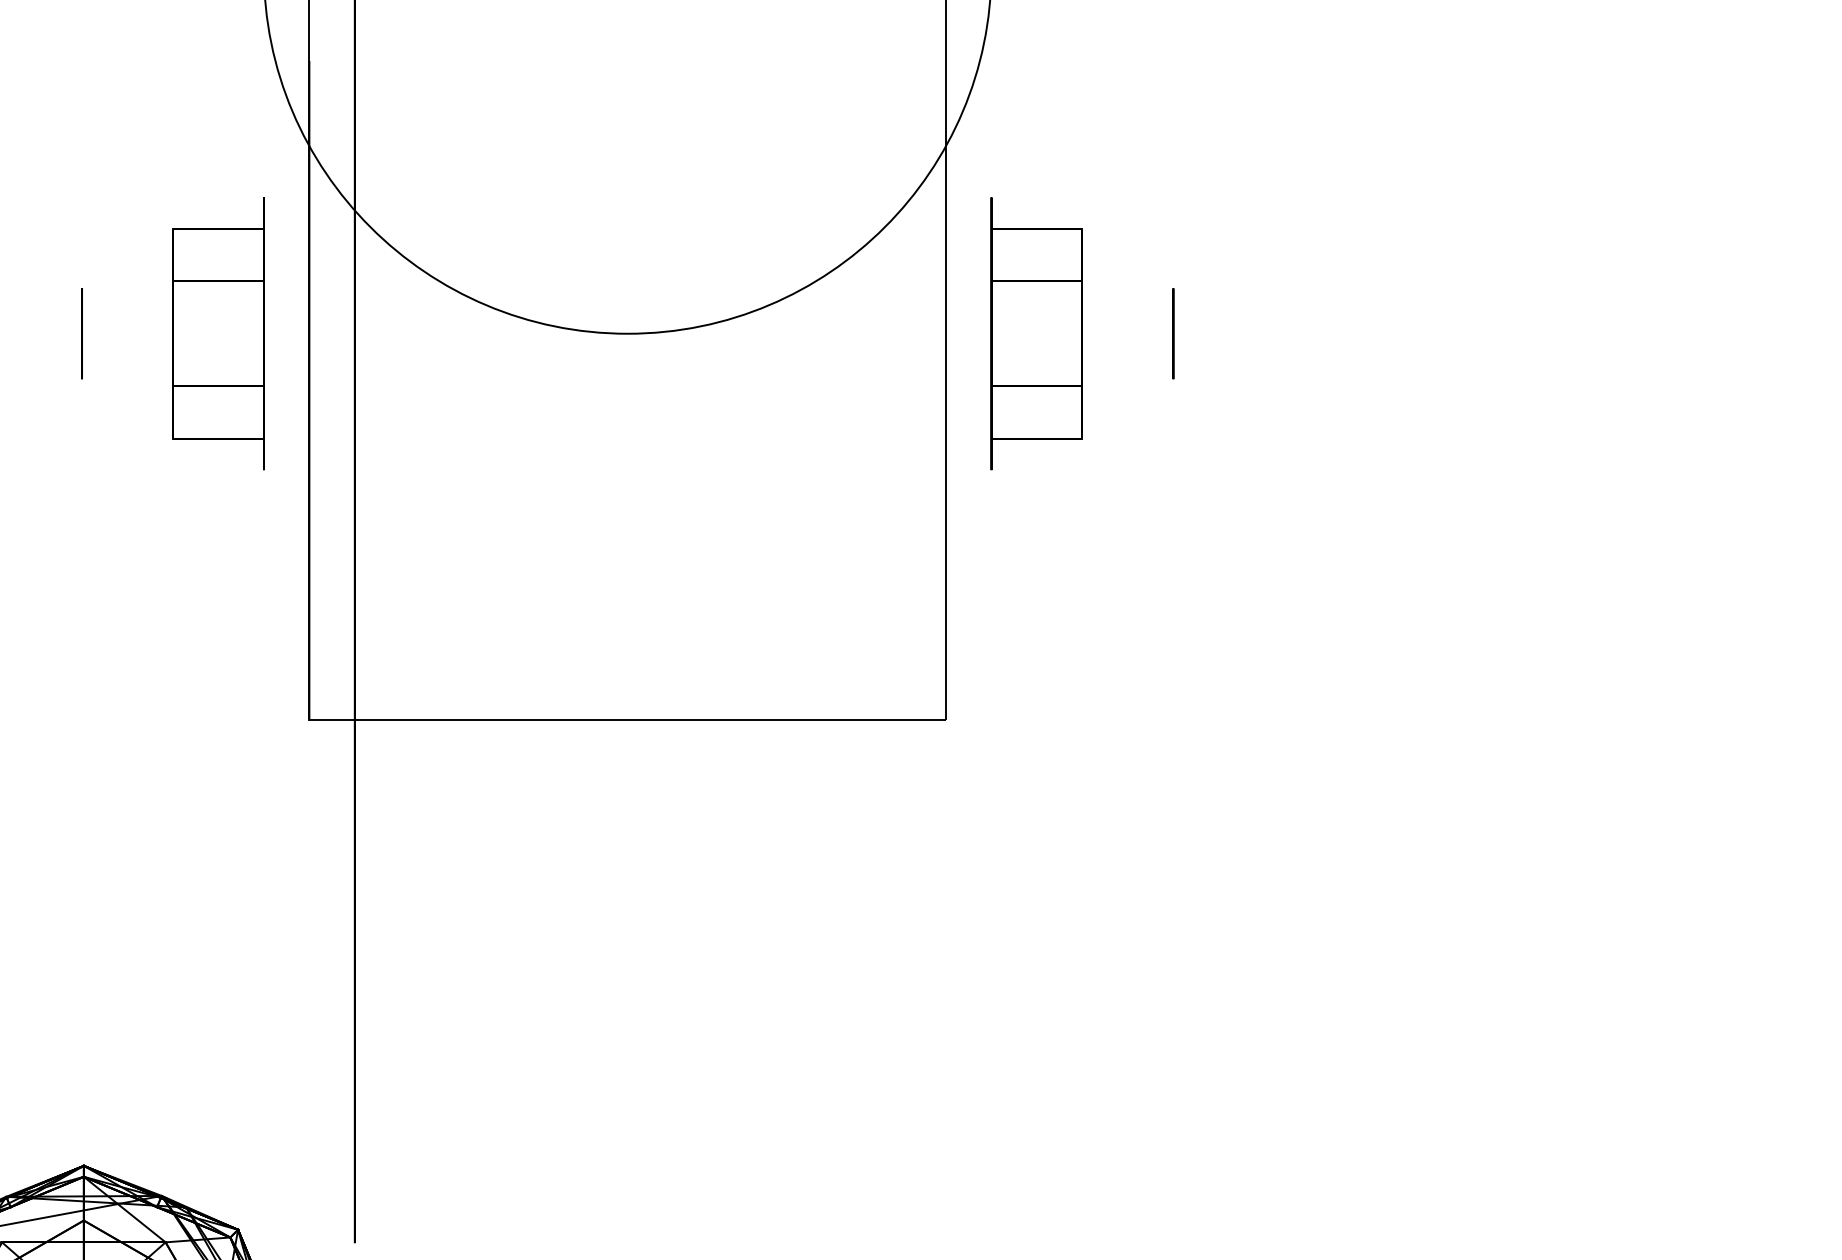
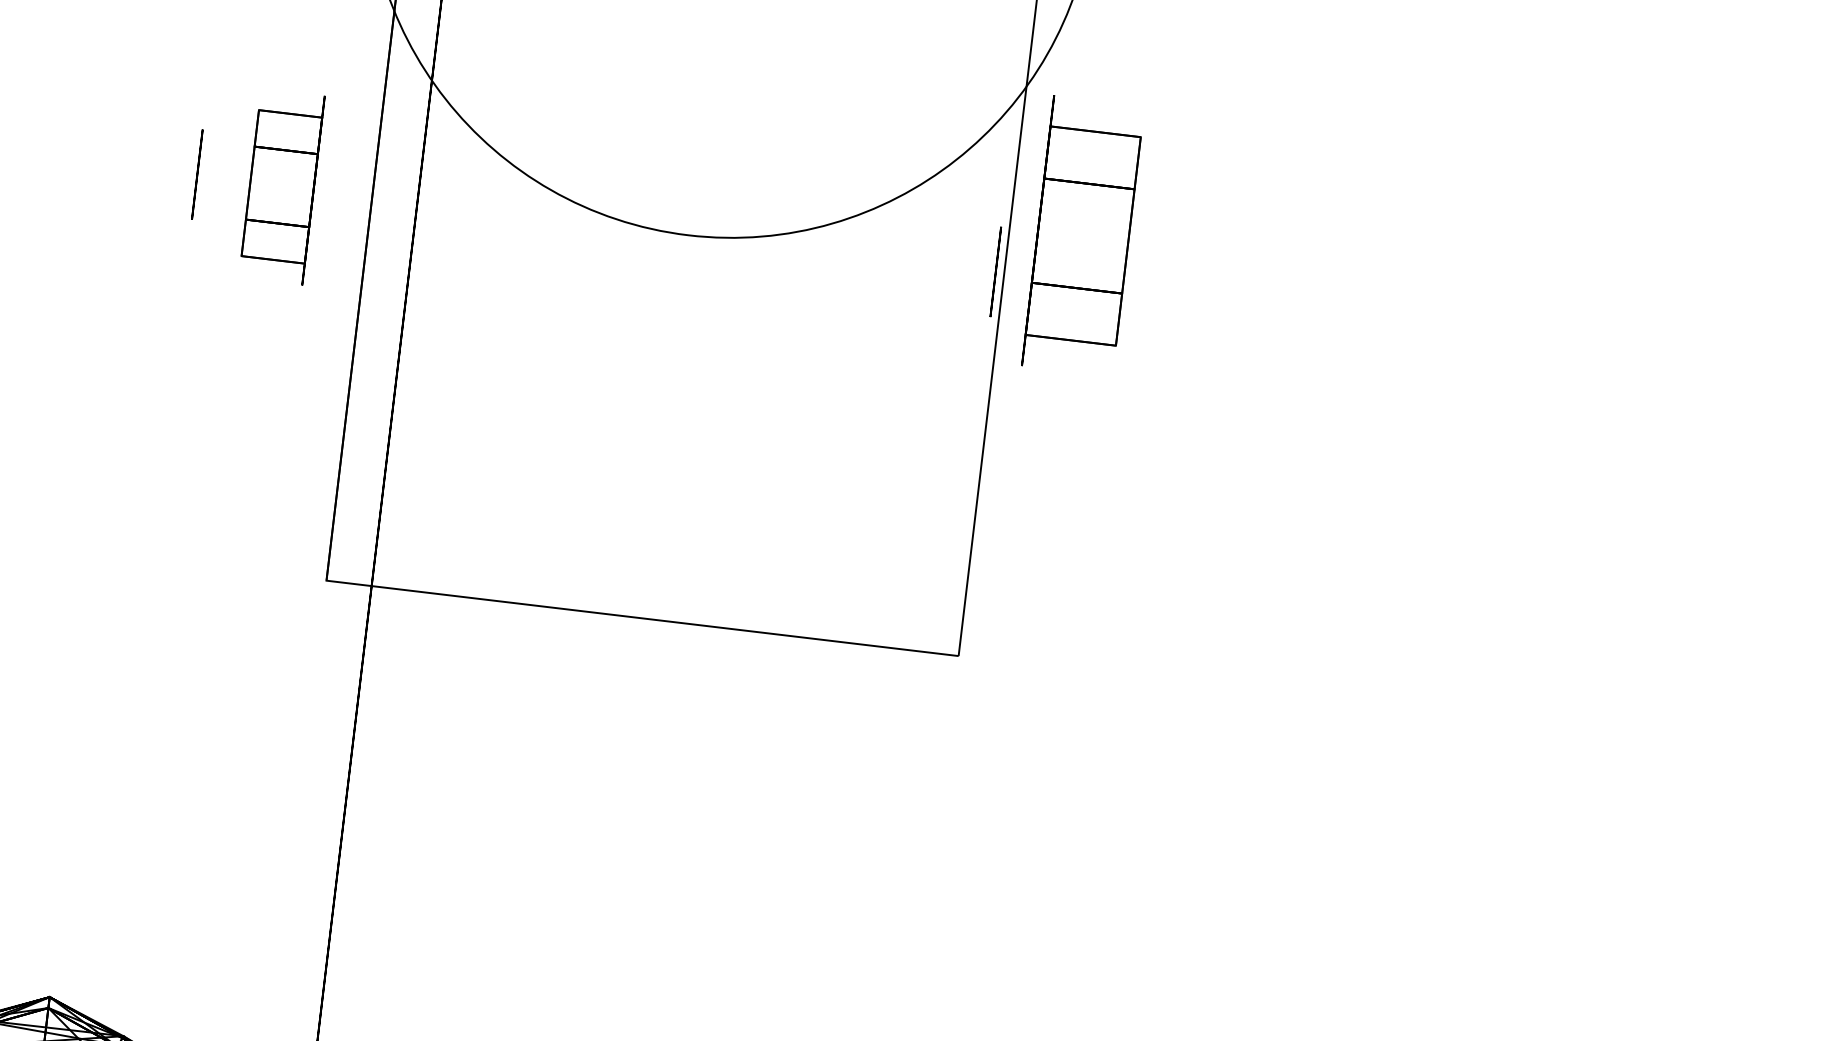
circle: (81, 333) -> (196, 174), moved
part: (218, 333) -> (281, 186), size x0.7
part: (1036, 333) -> (1082, 235), moved
circle: (1173, 333) -> (995, 271), moved

